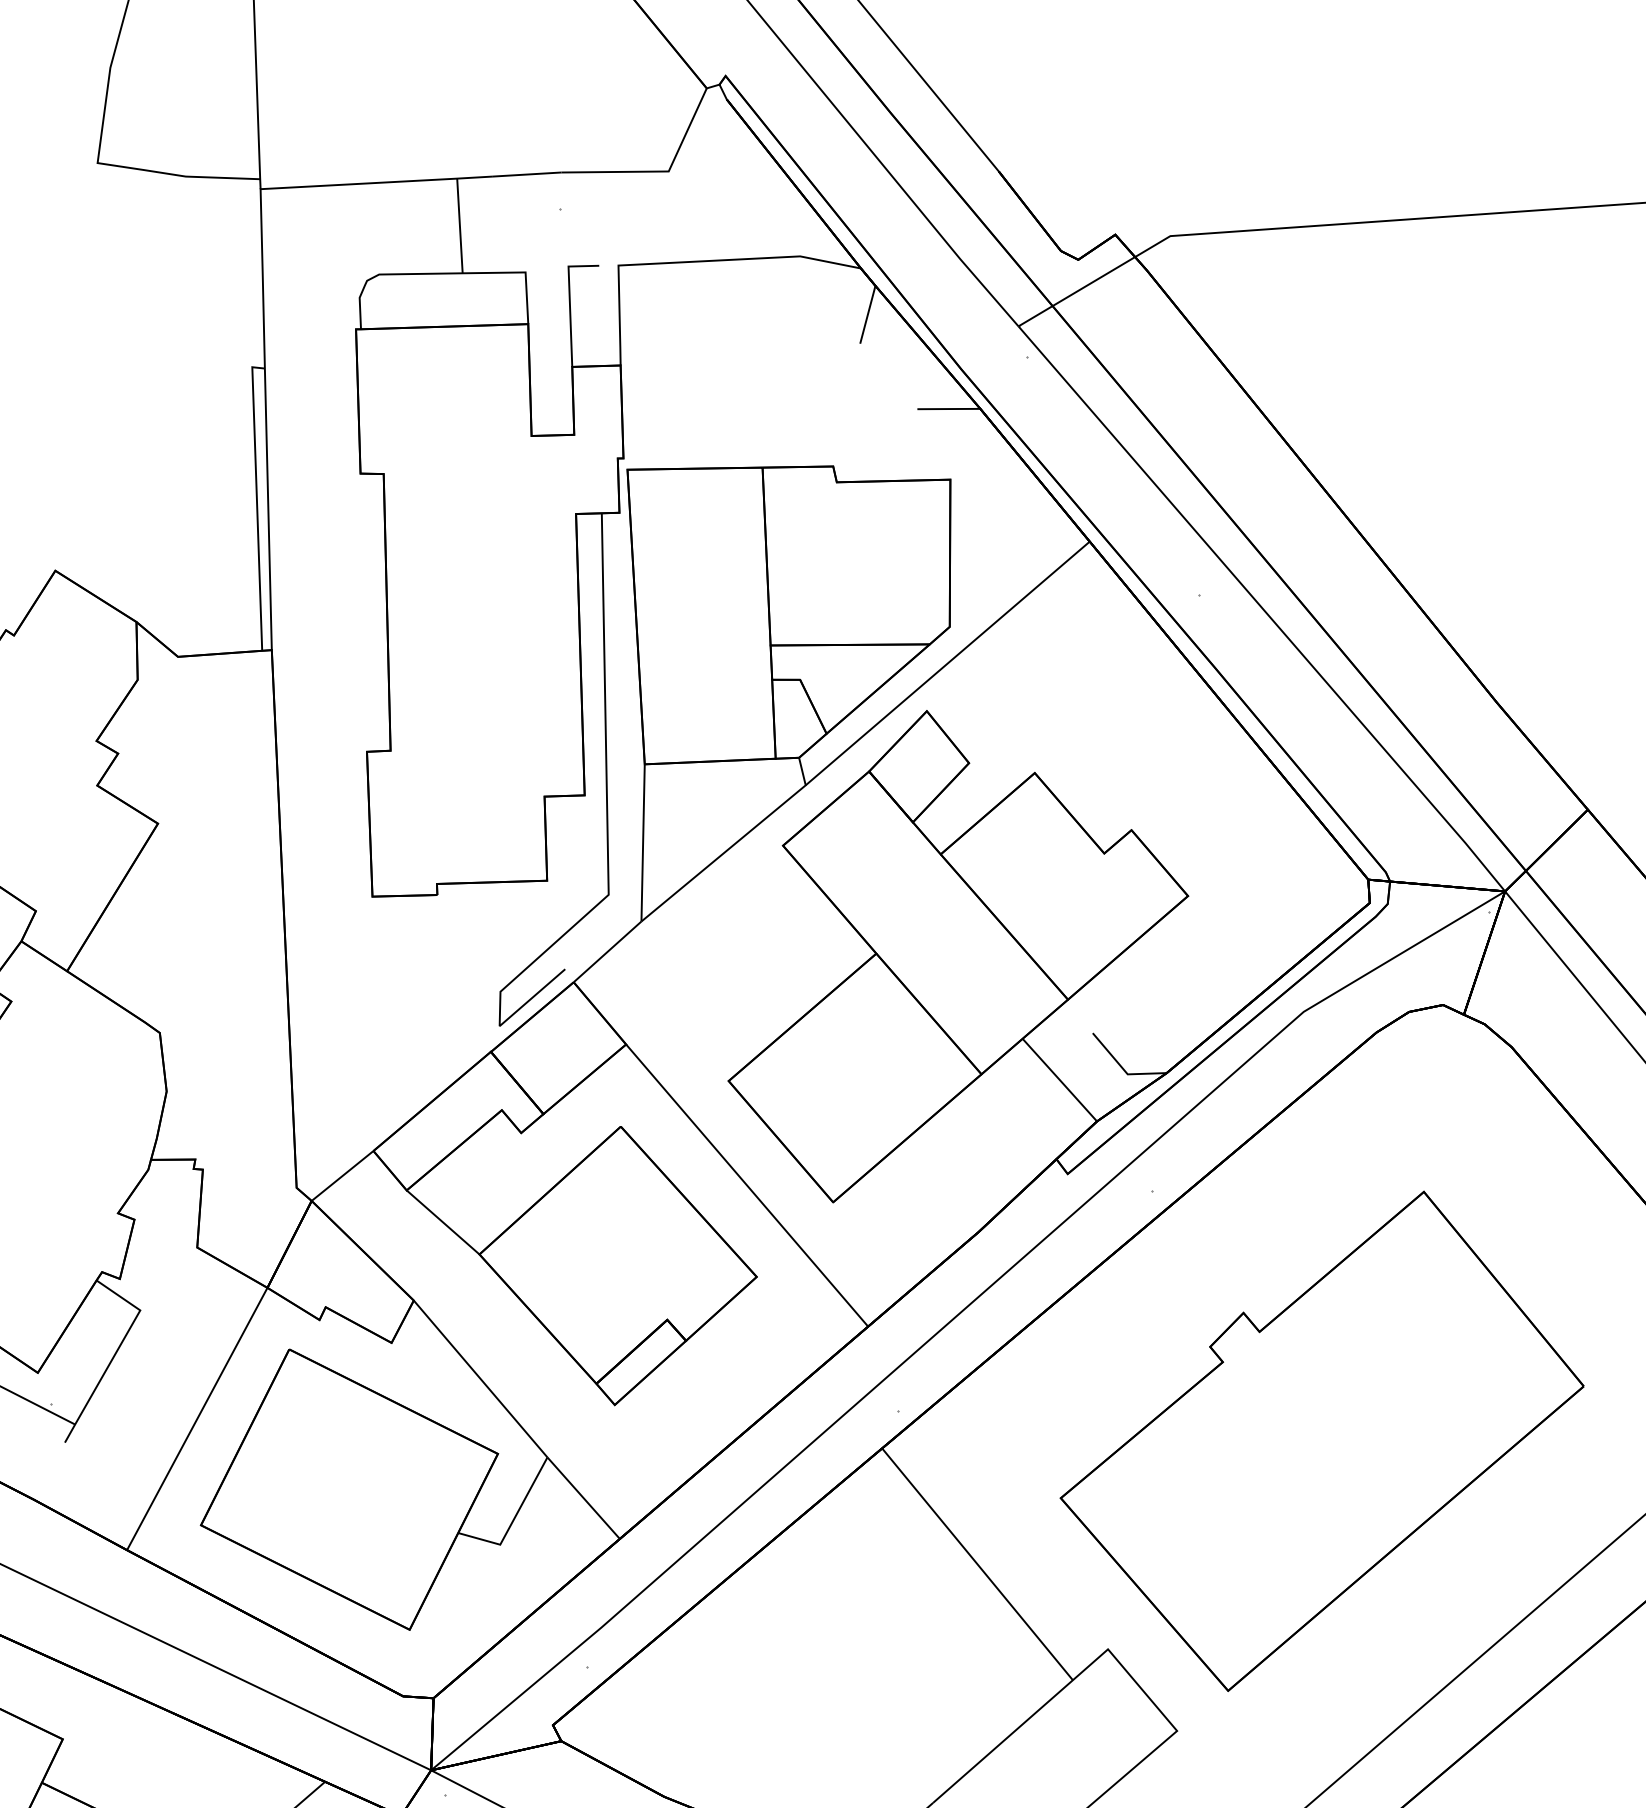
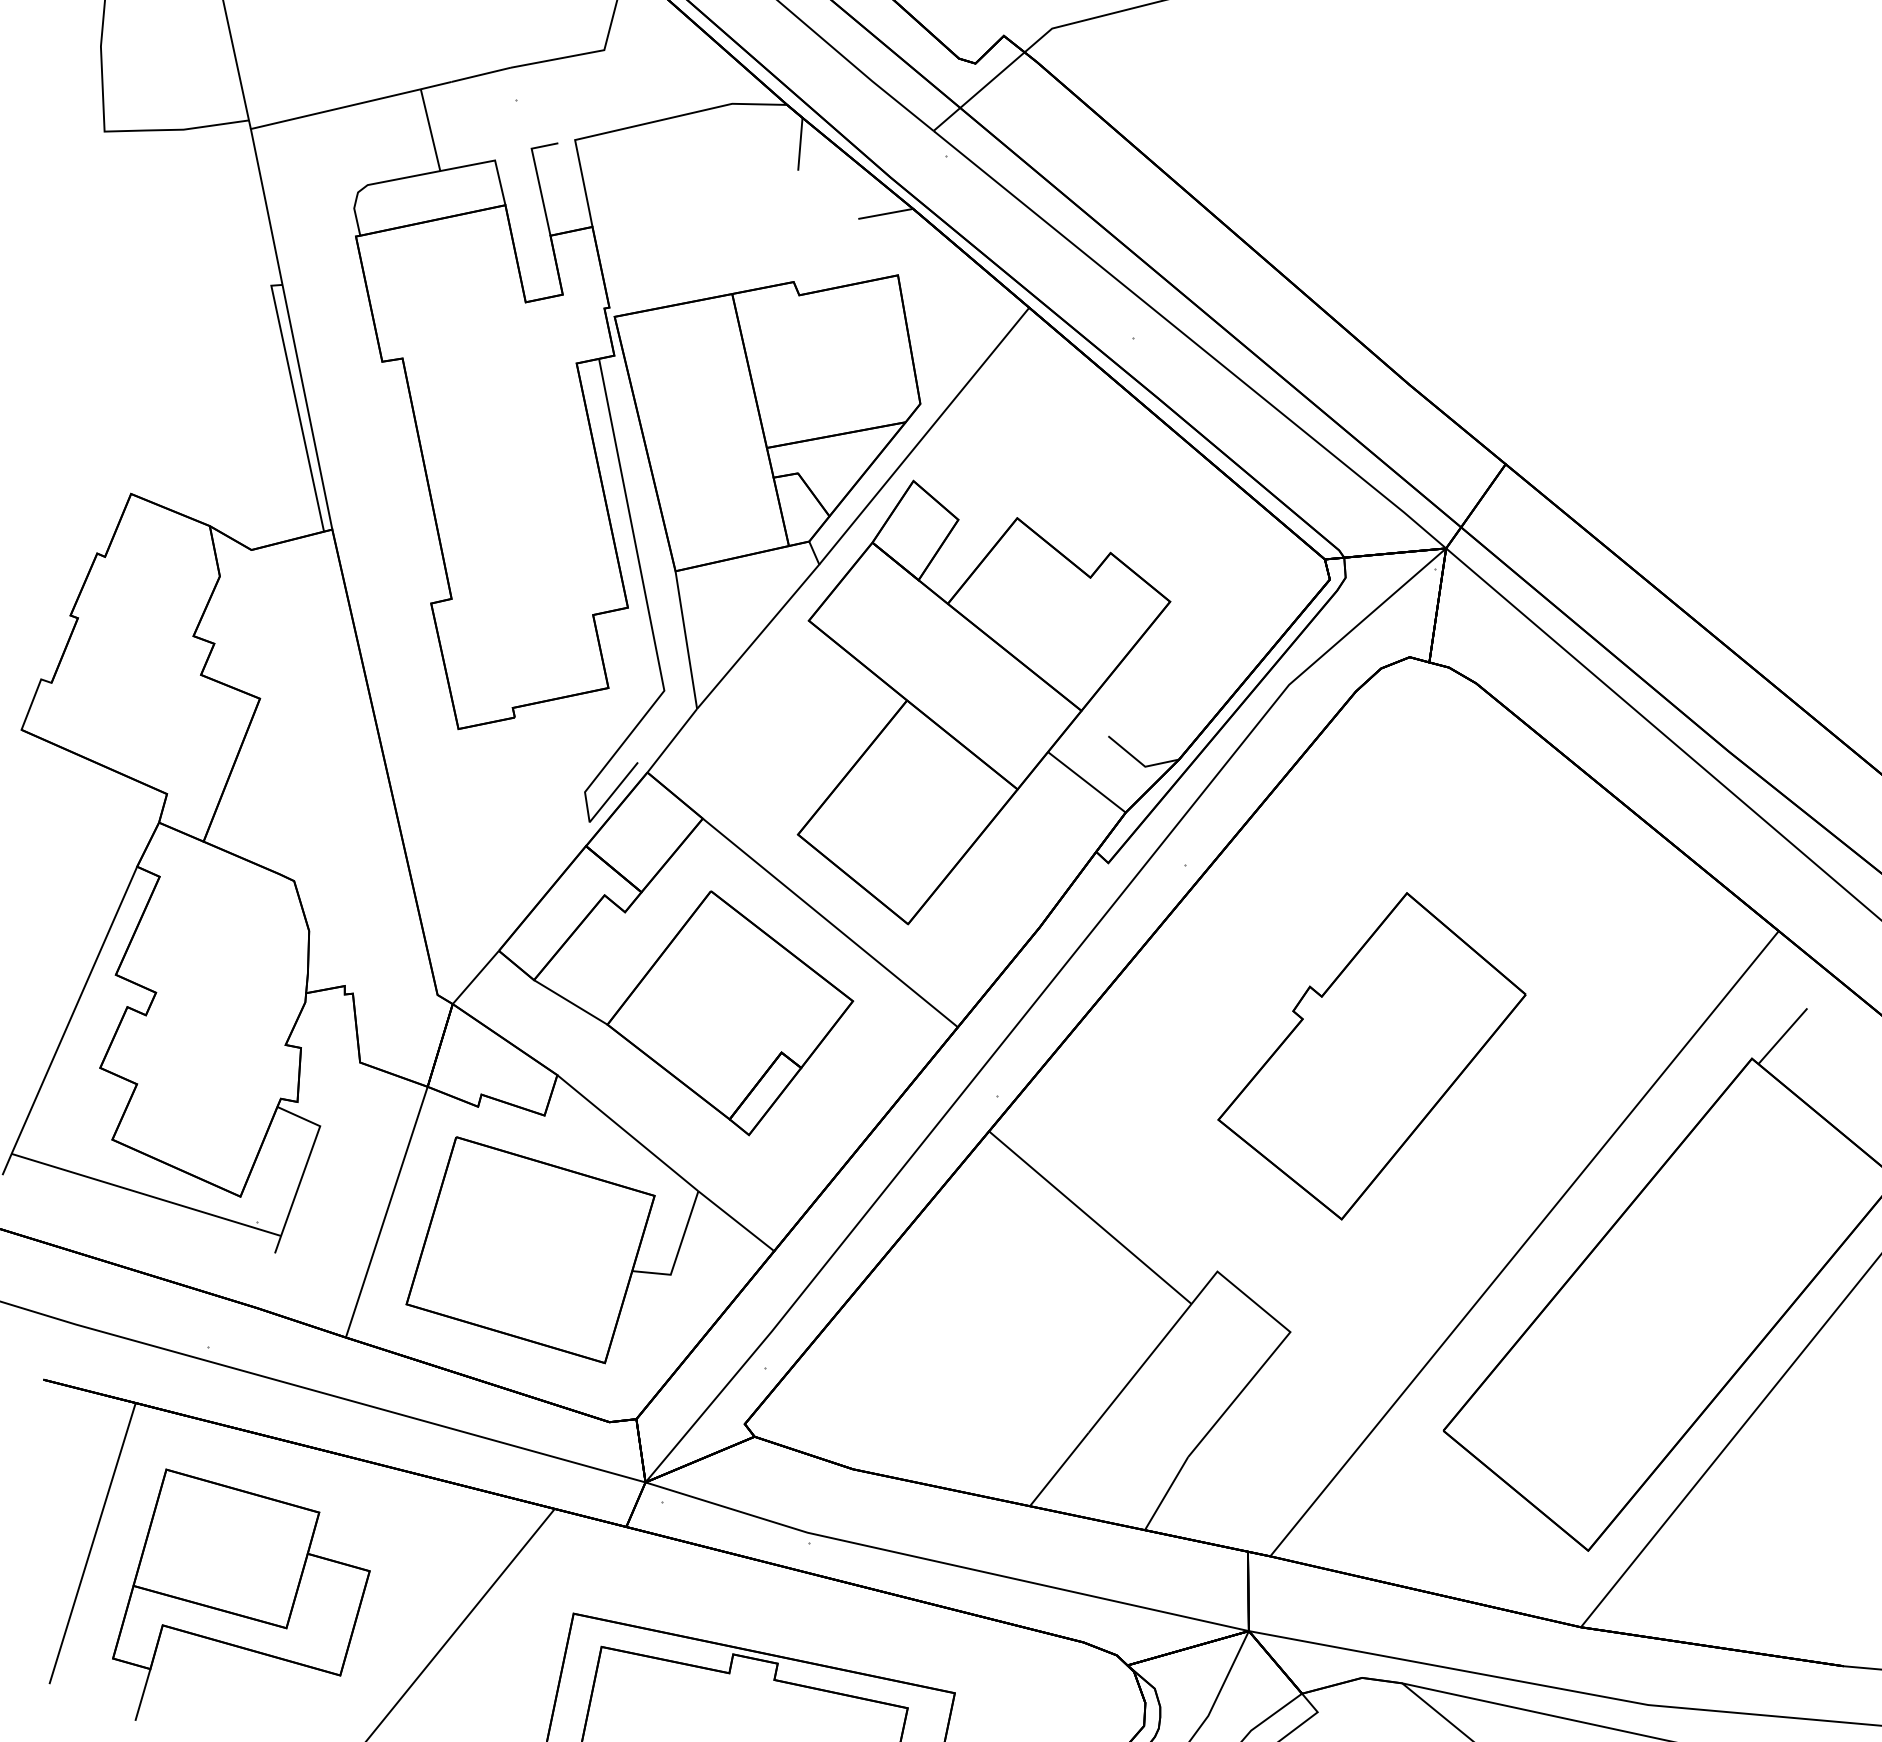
part: (1321, 1440) -> (1371, 1056), size x0.7

